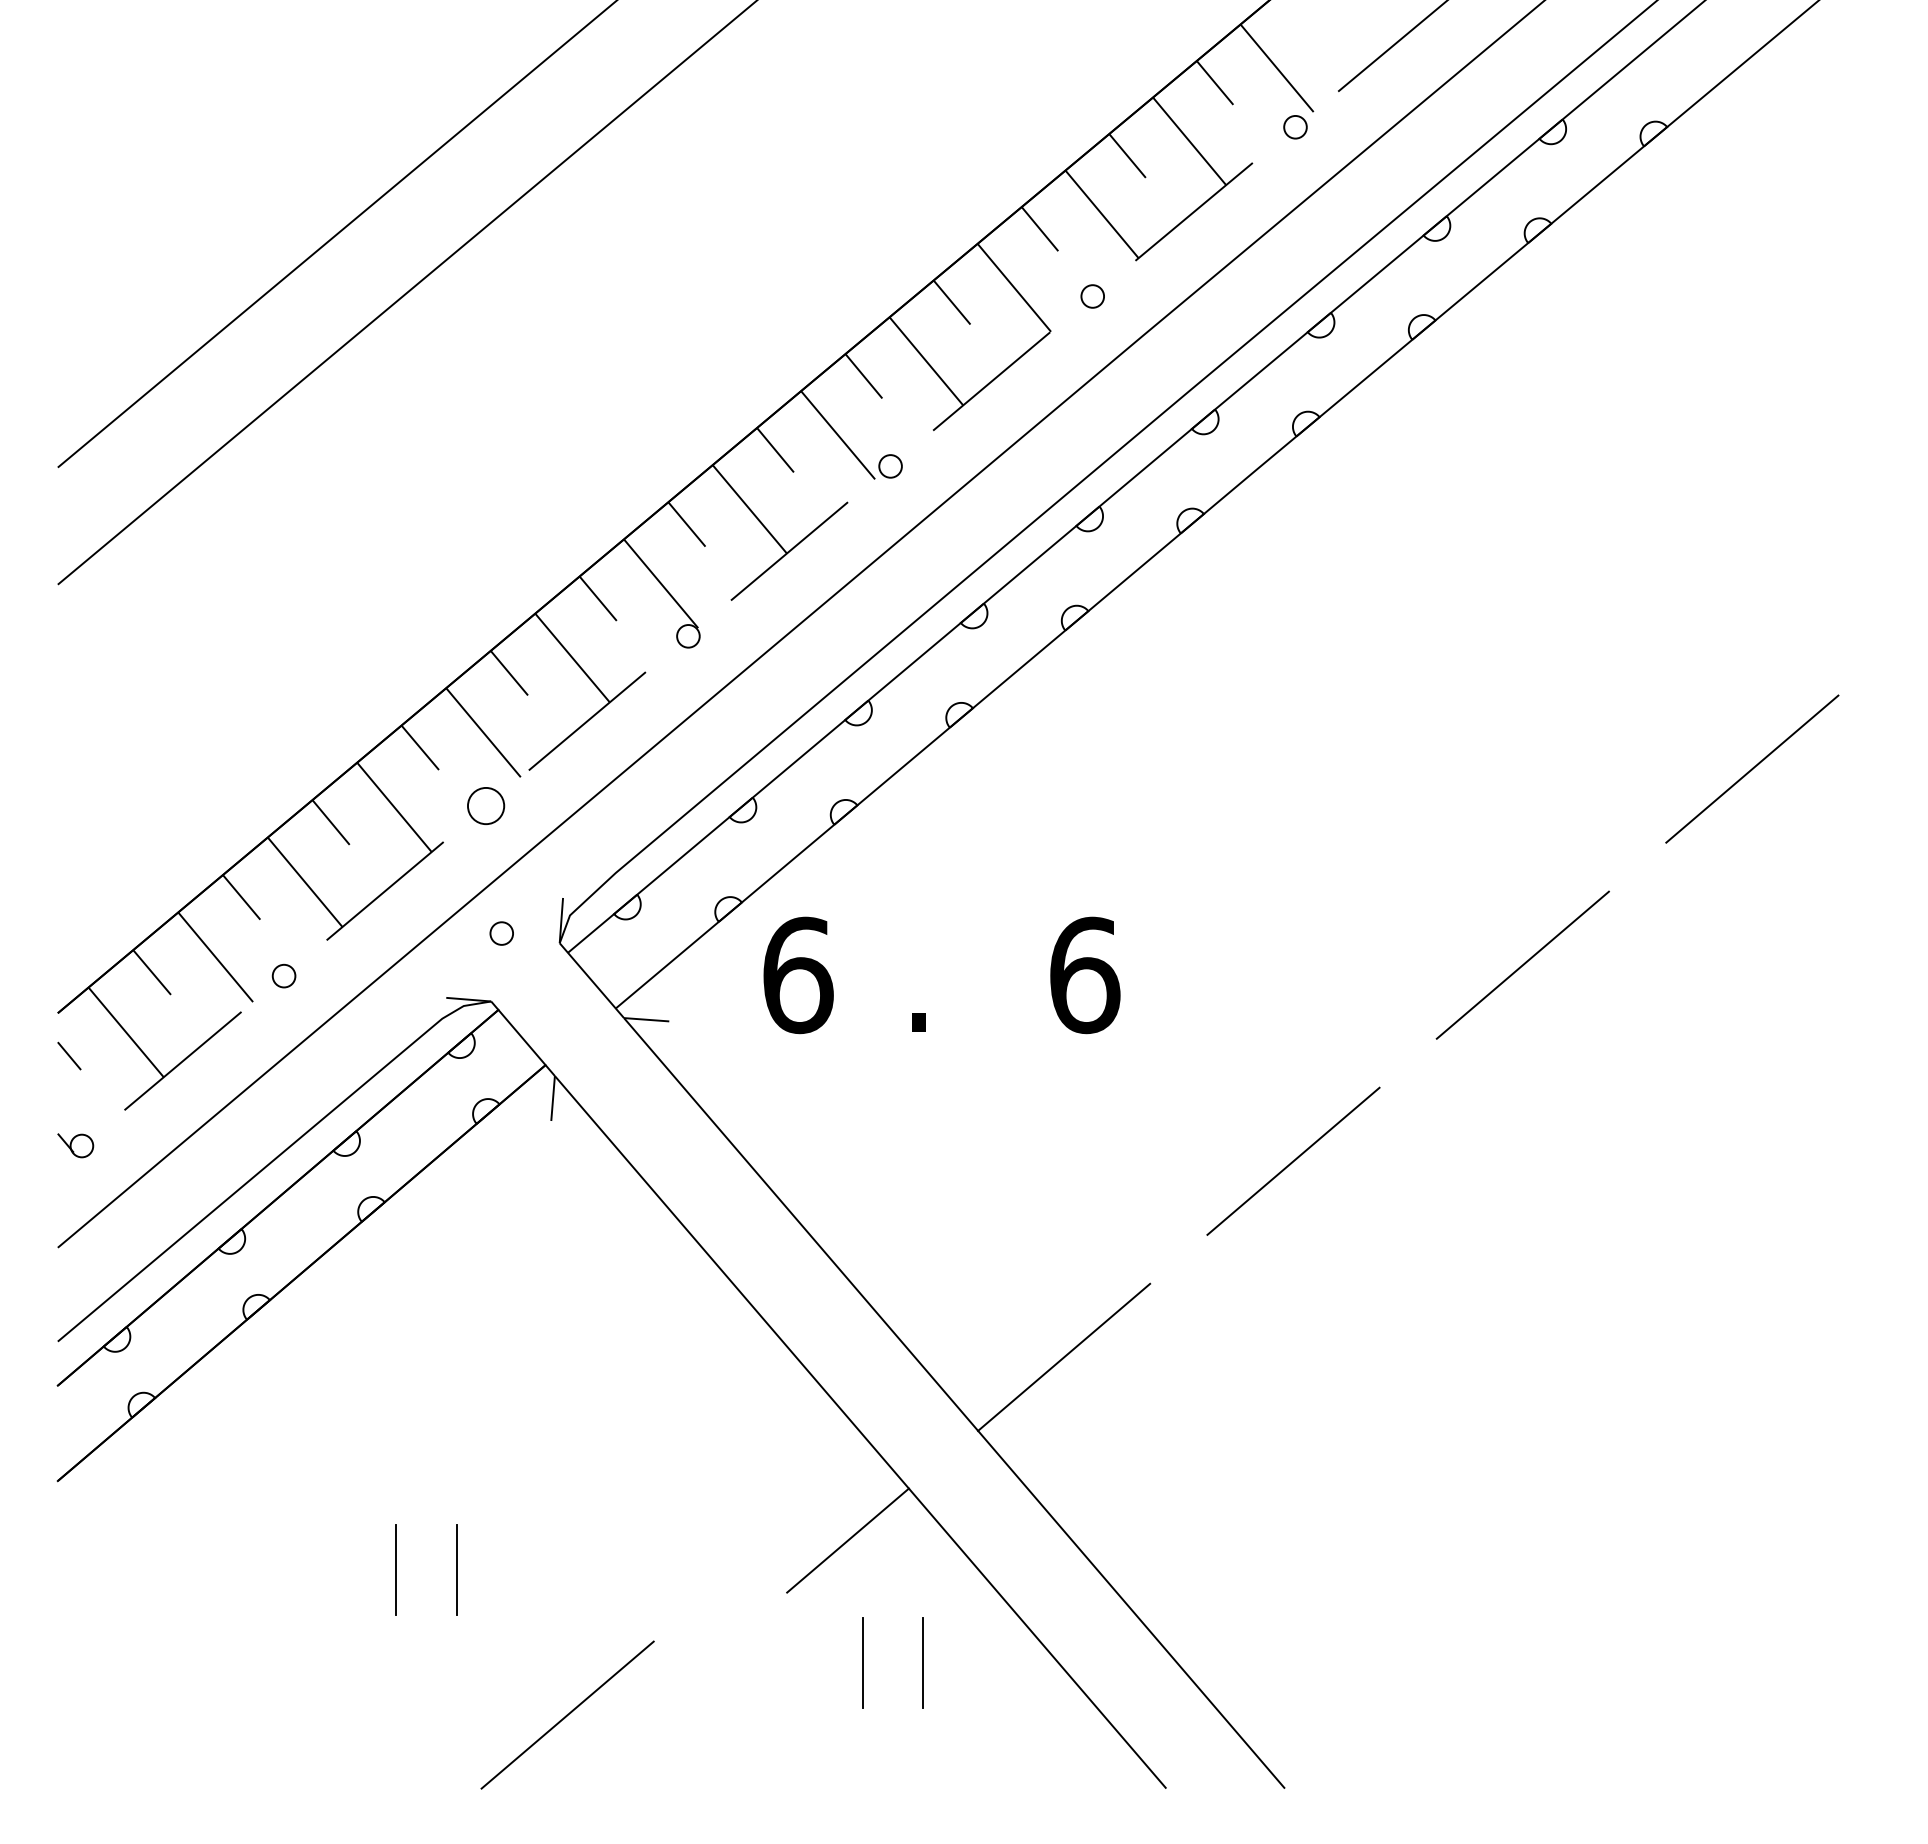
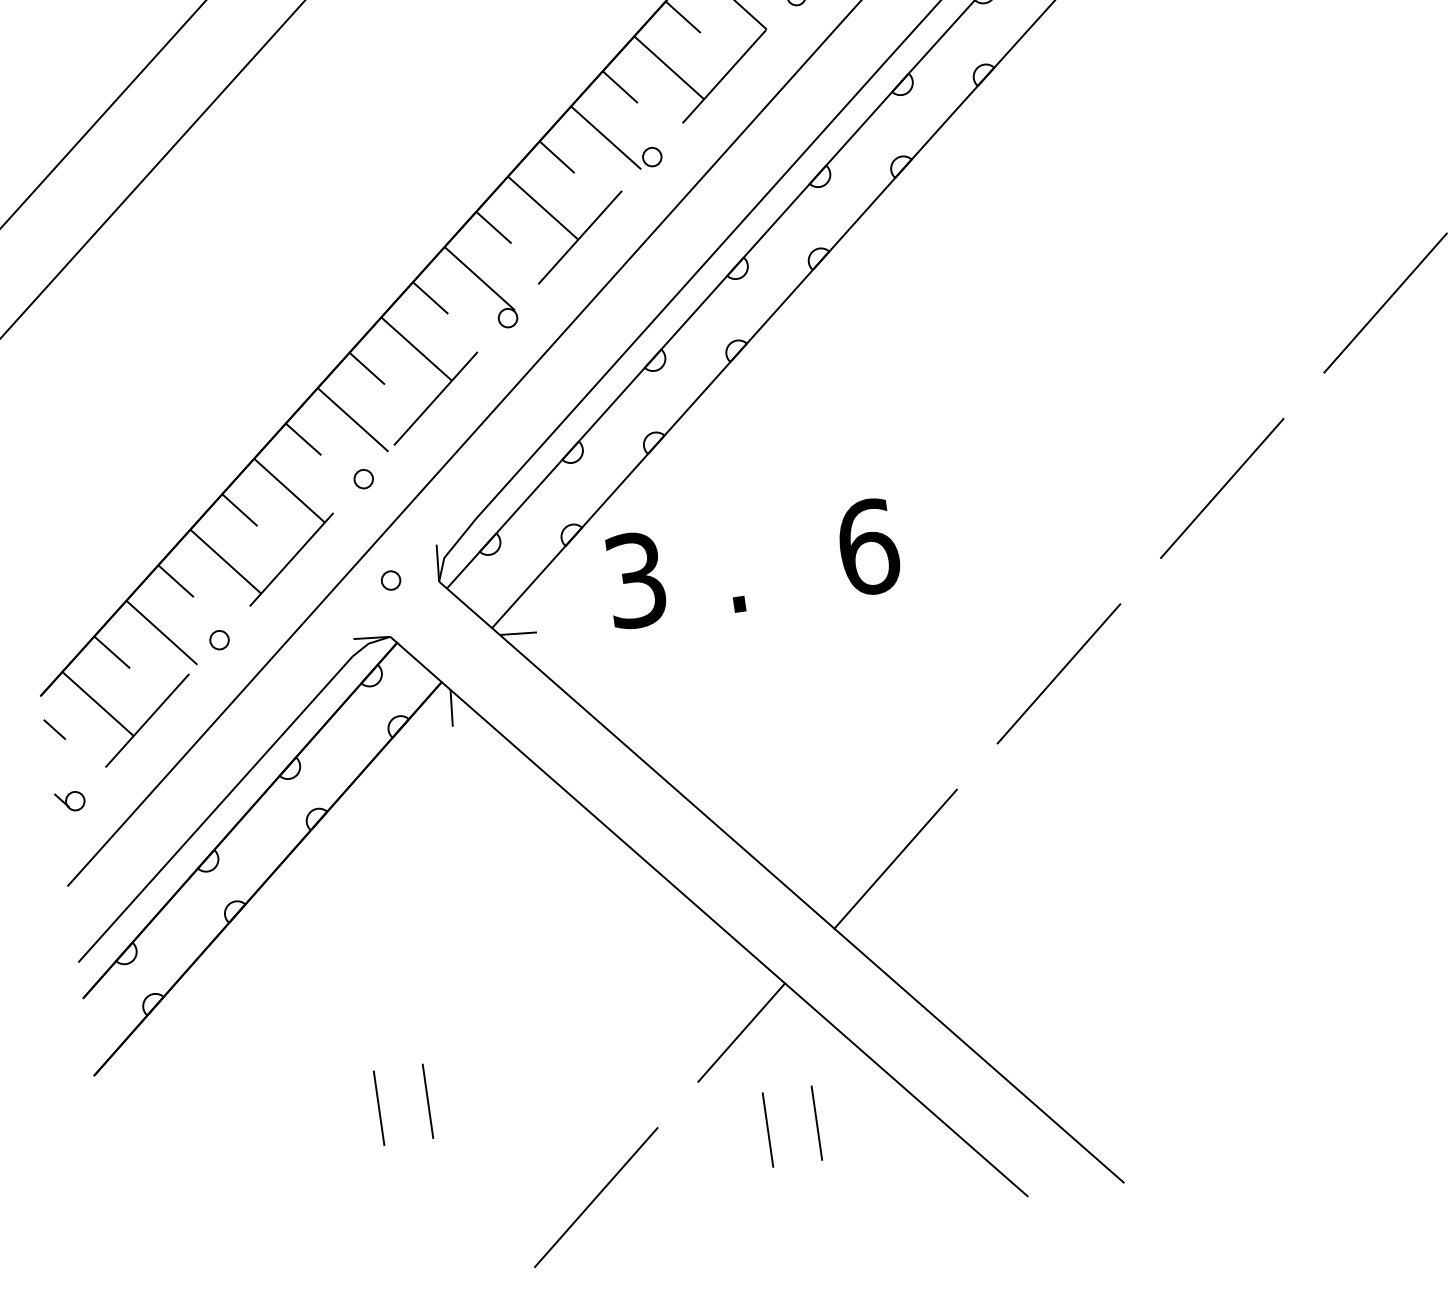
circle: (486, 806) -> (364, 479), size x0.62
text: (798, 975) -> (636, 580), 6 -> 3
line: (567, 1714) -> (596, 1197), moved

